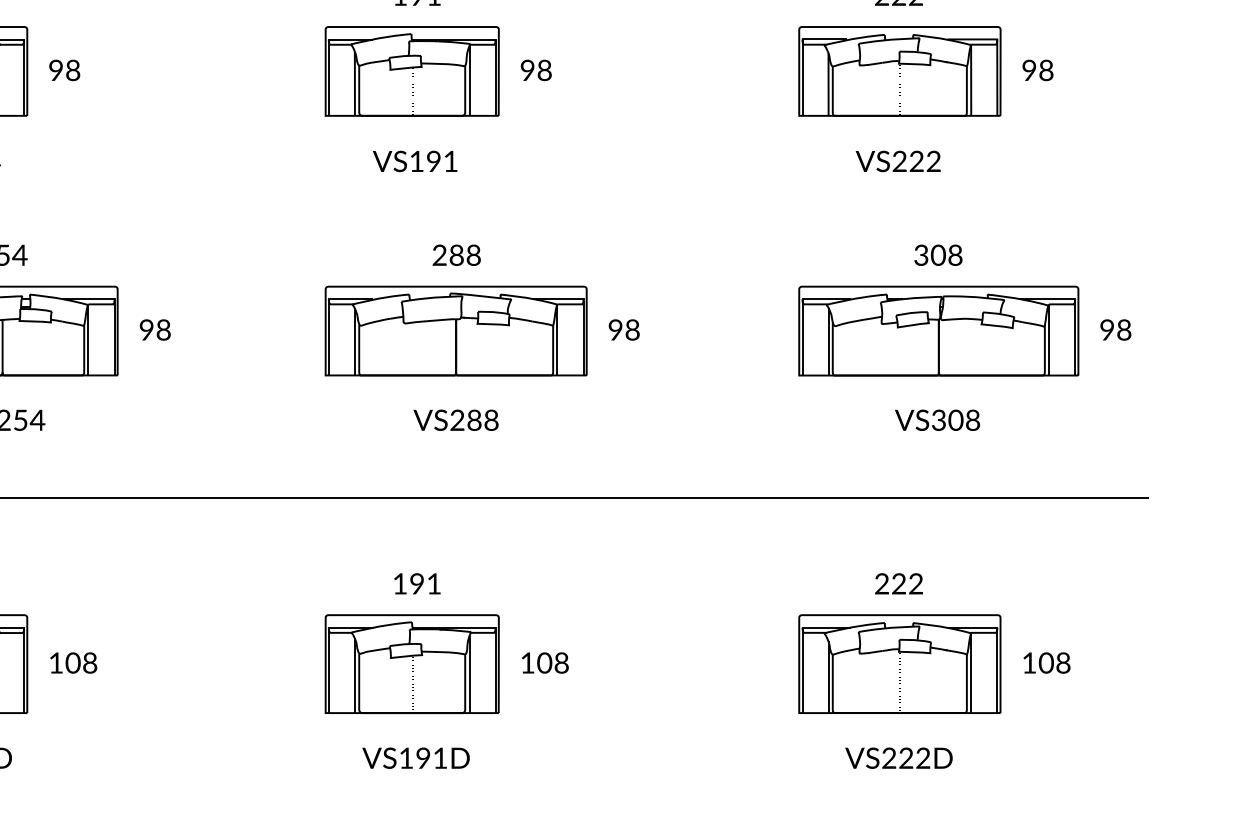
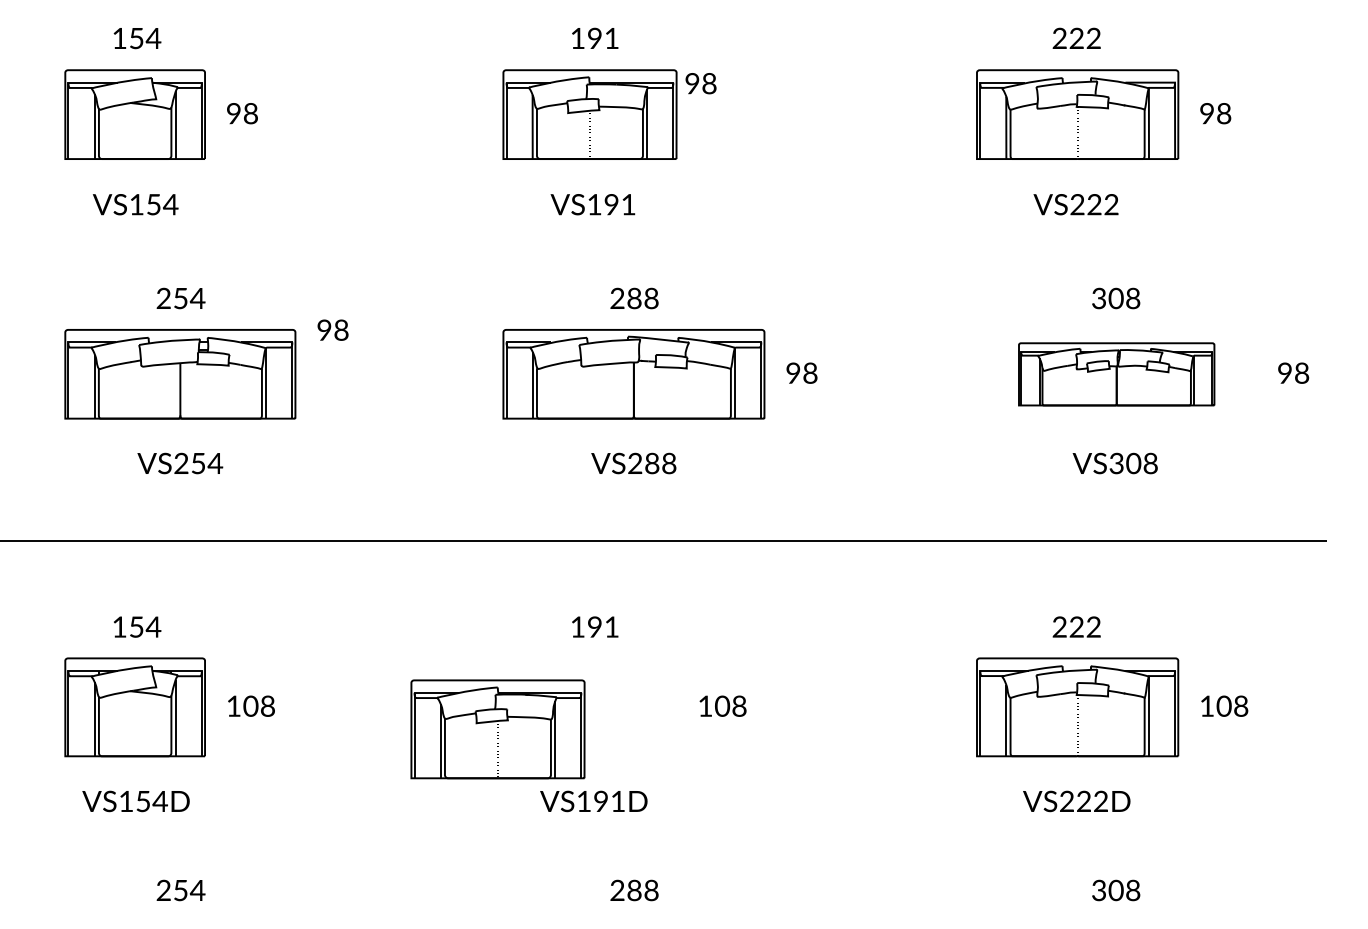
text: (535, 70) -> (700, 83), moved
text: (154, 329) -> (332, 329), moved
part: (938, 331) -> (1116, 374), size x0.7
part: (411, 664) -> (497, 729), moved

